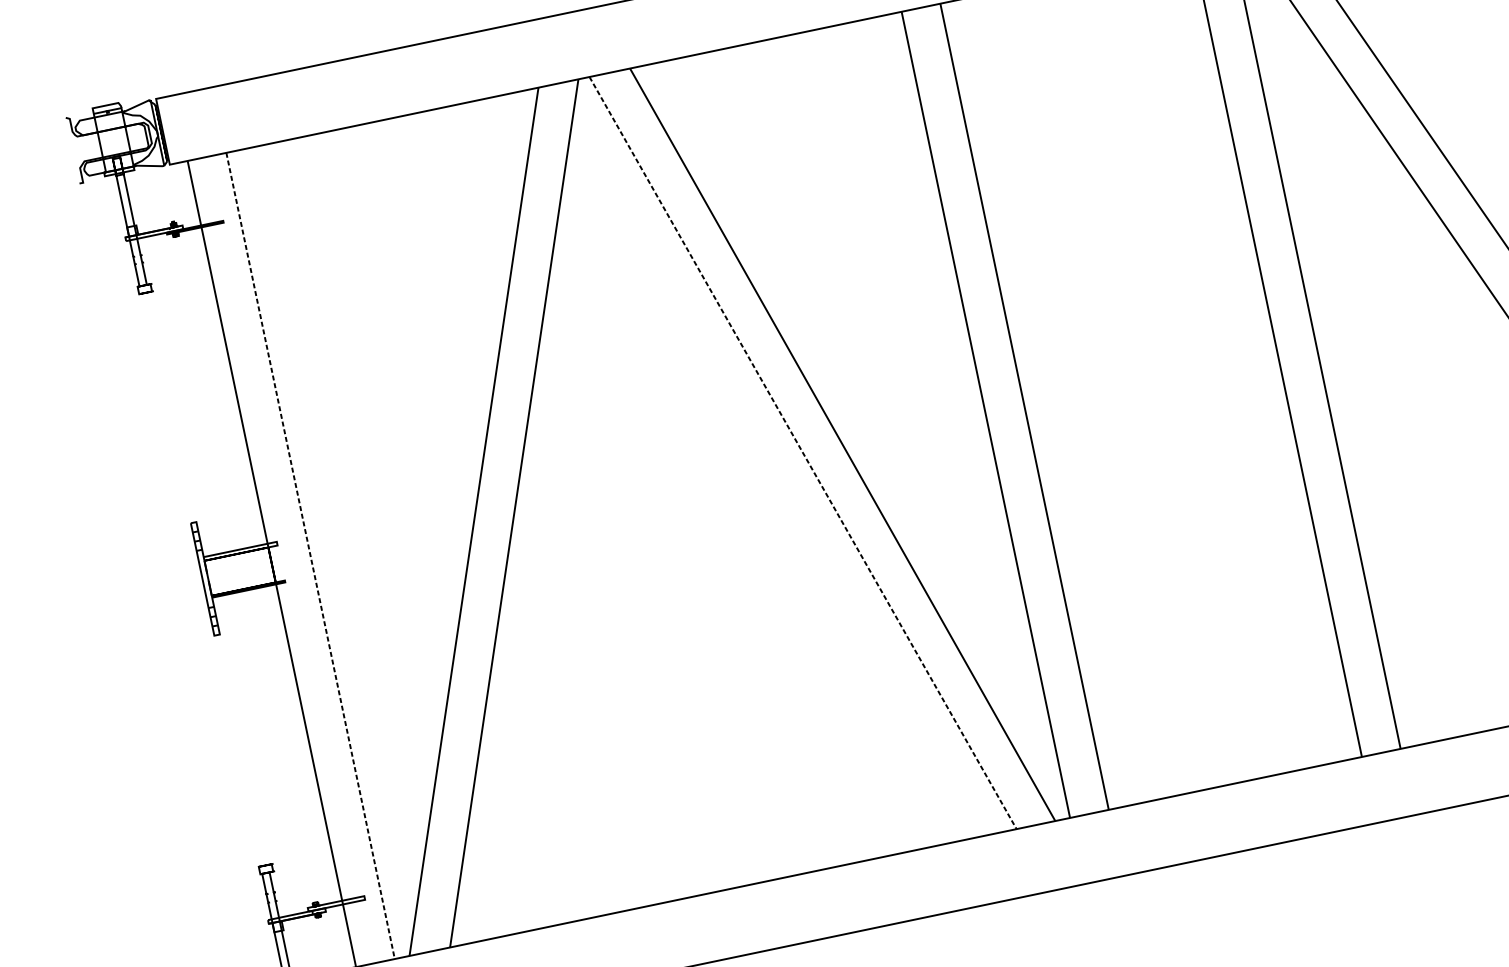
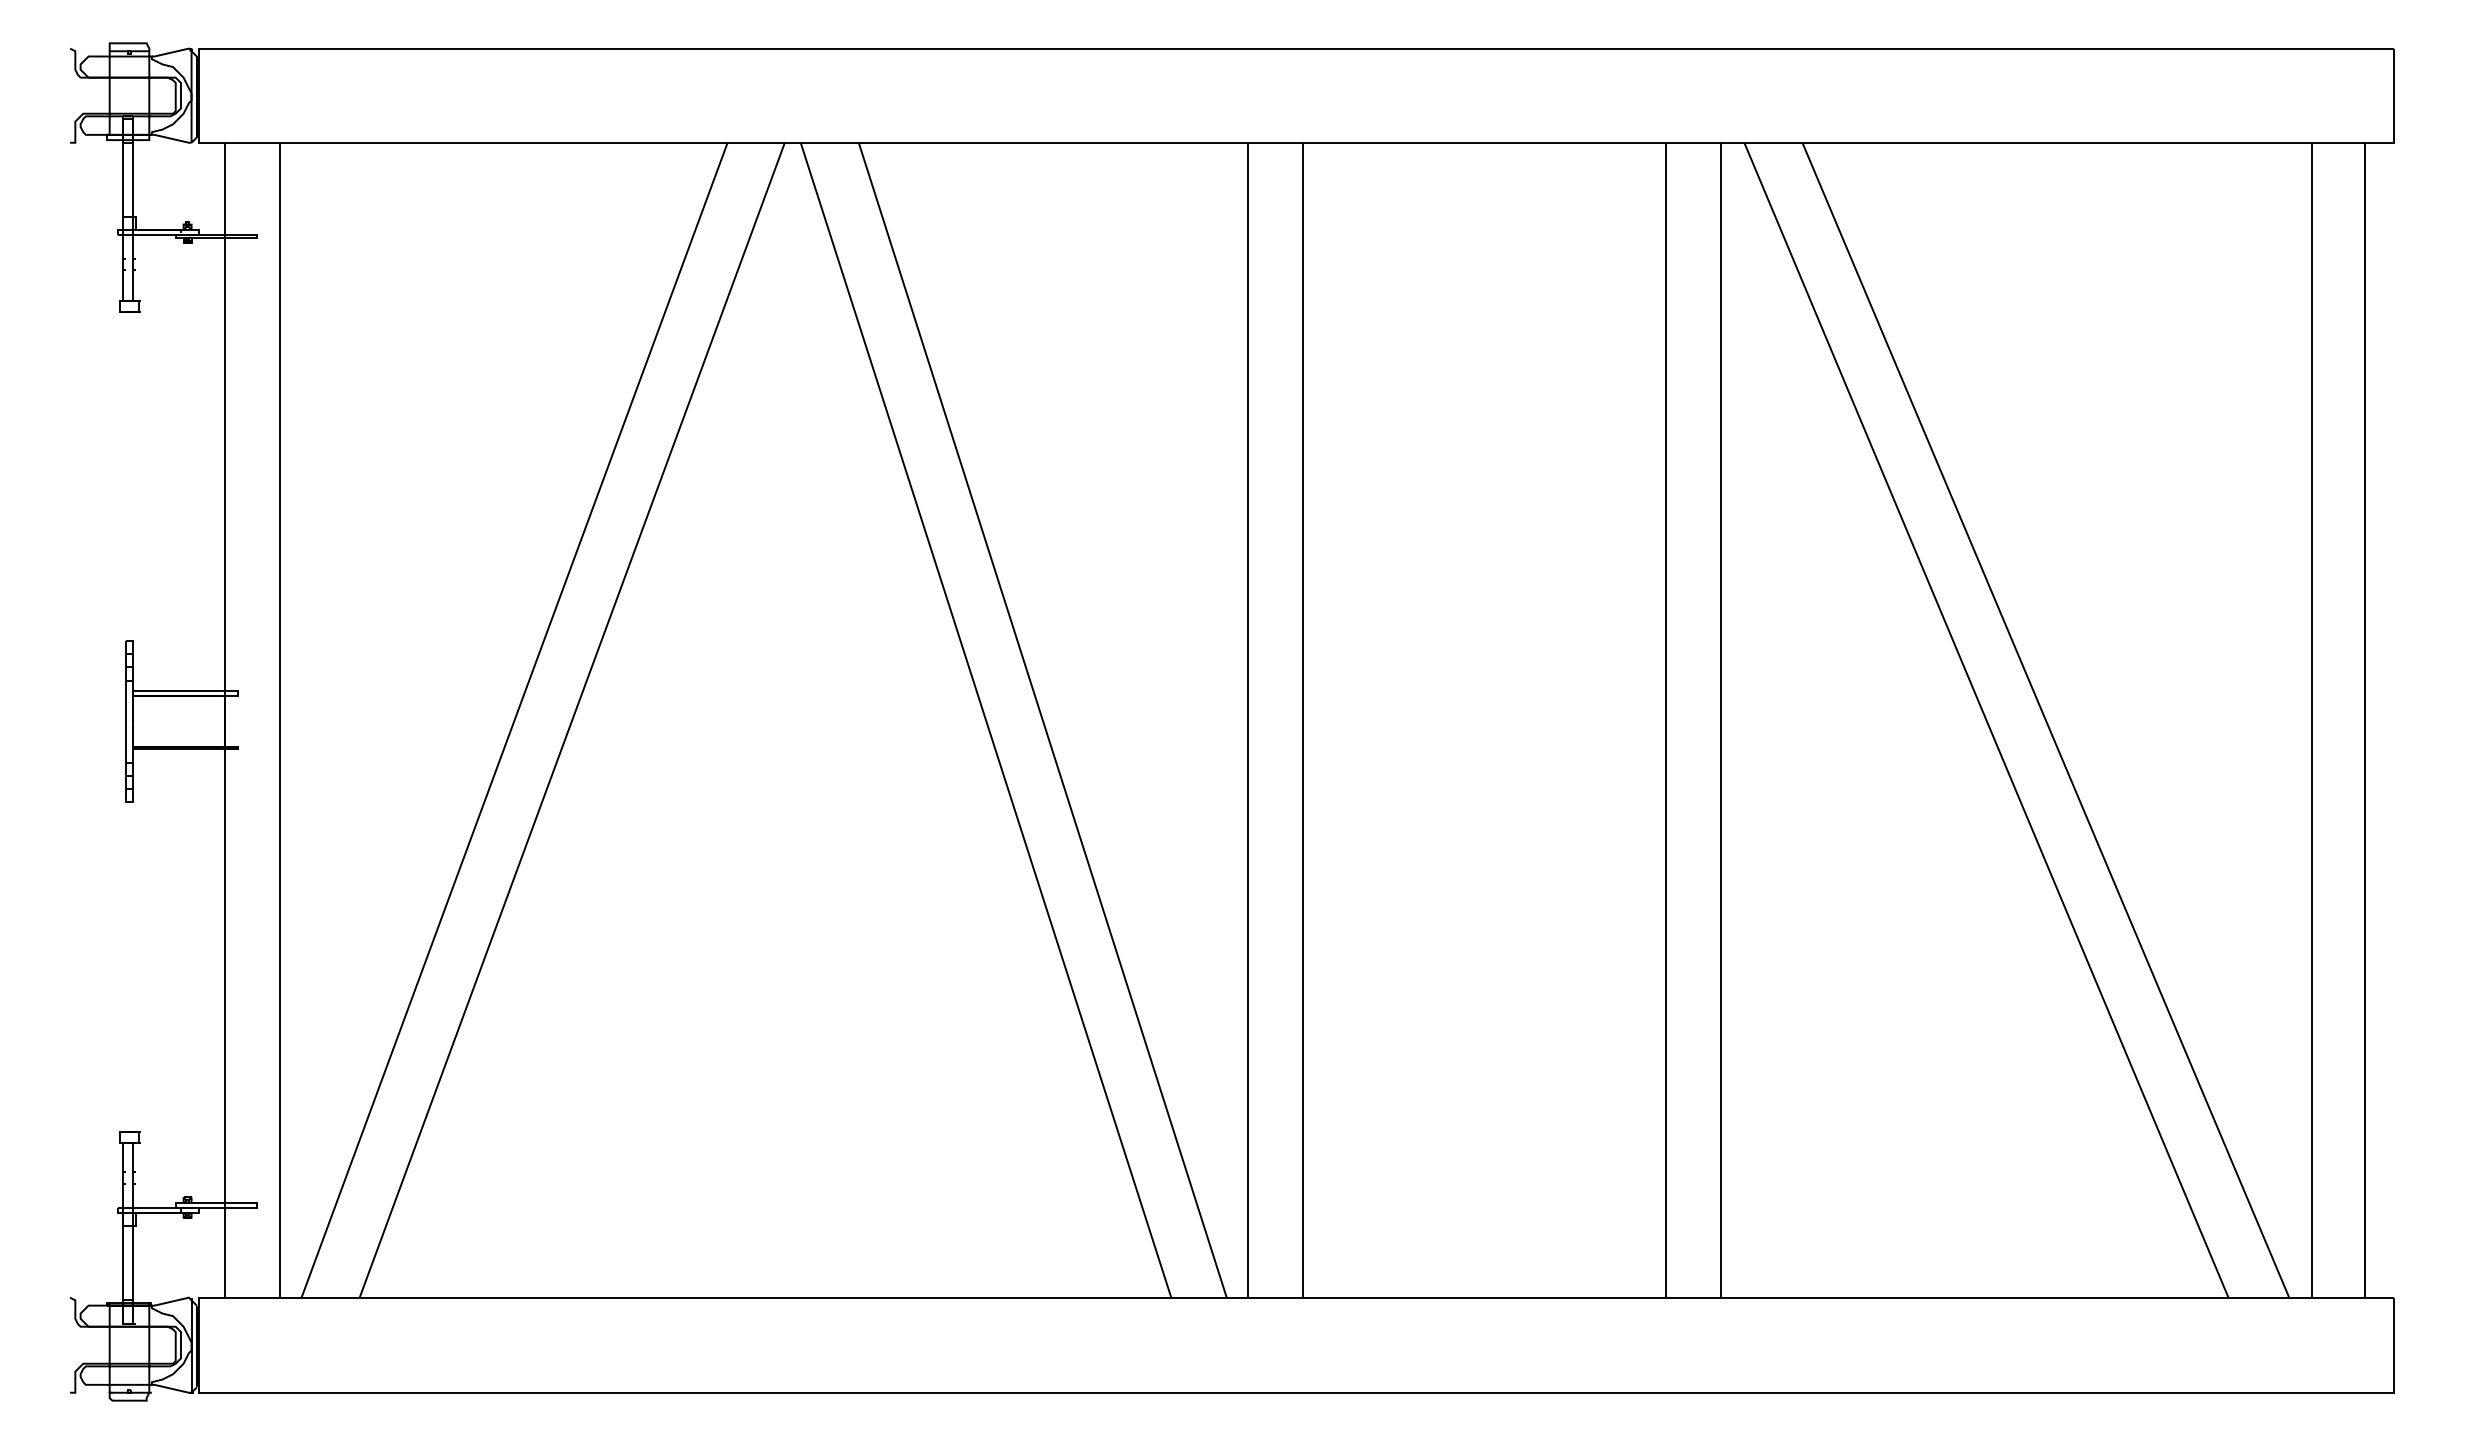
line: (803, 453) -> (986, 720), dashed -> solid
line: (310, 556) -> (280, 720), dashed -> solid

